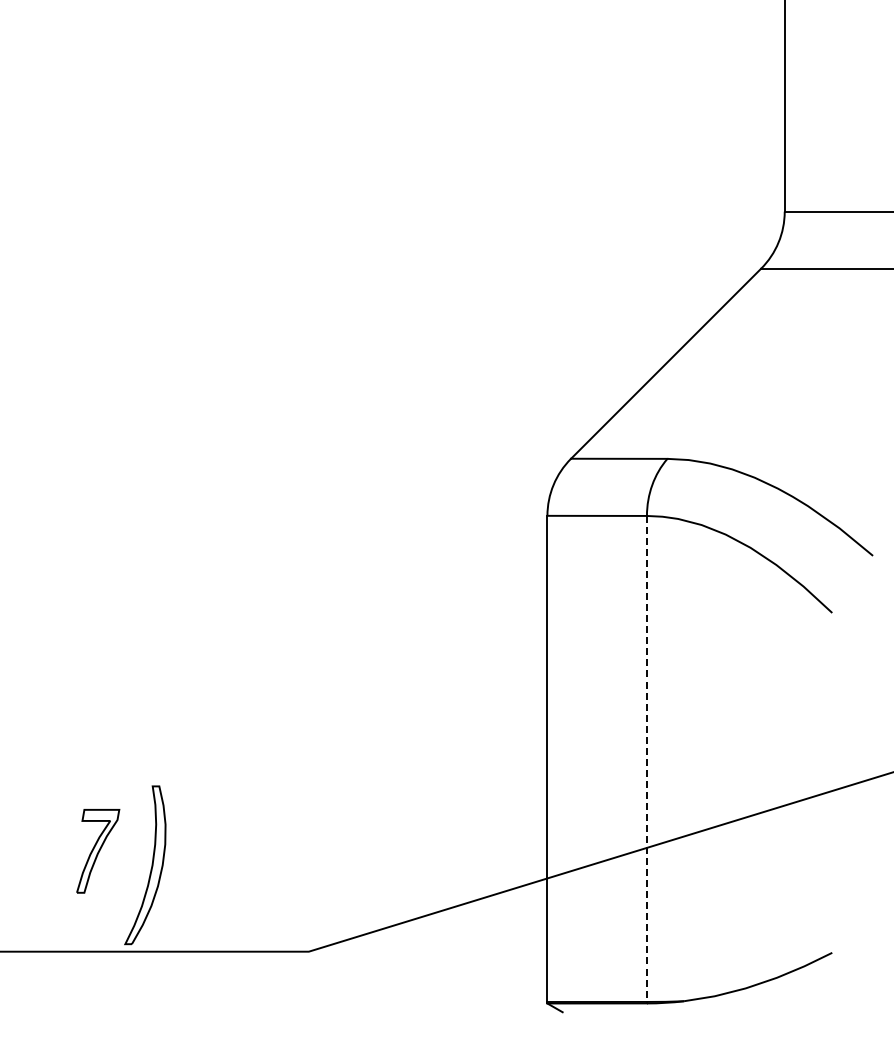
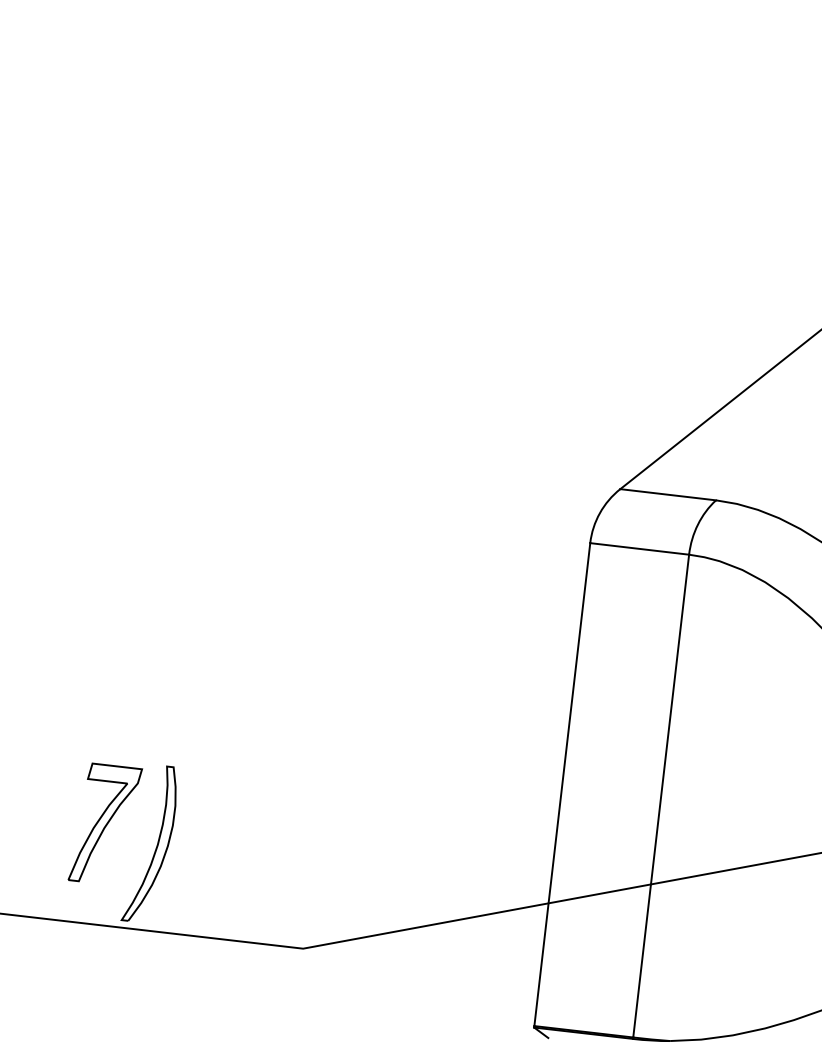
line: (646, 758) -> (660, 795), dashed -> solid
part: (98, 851) -> (105, 824), size x1.43

